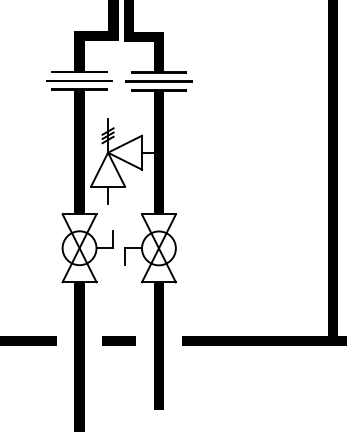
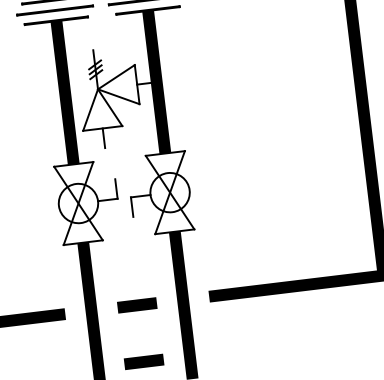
line: (118, 389) -> (143, 361), added

